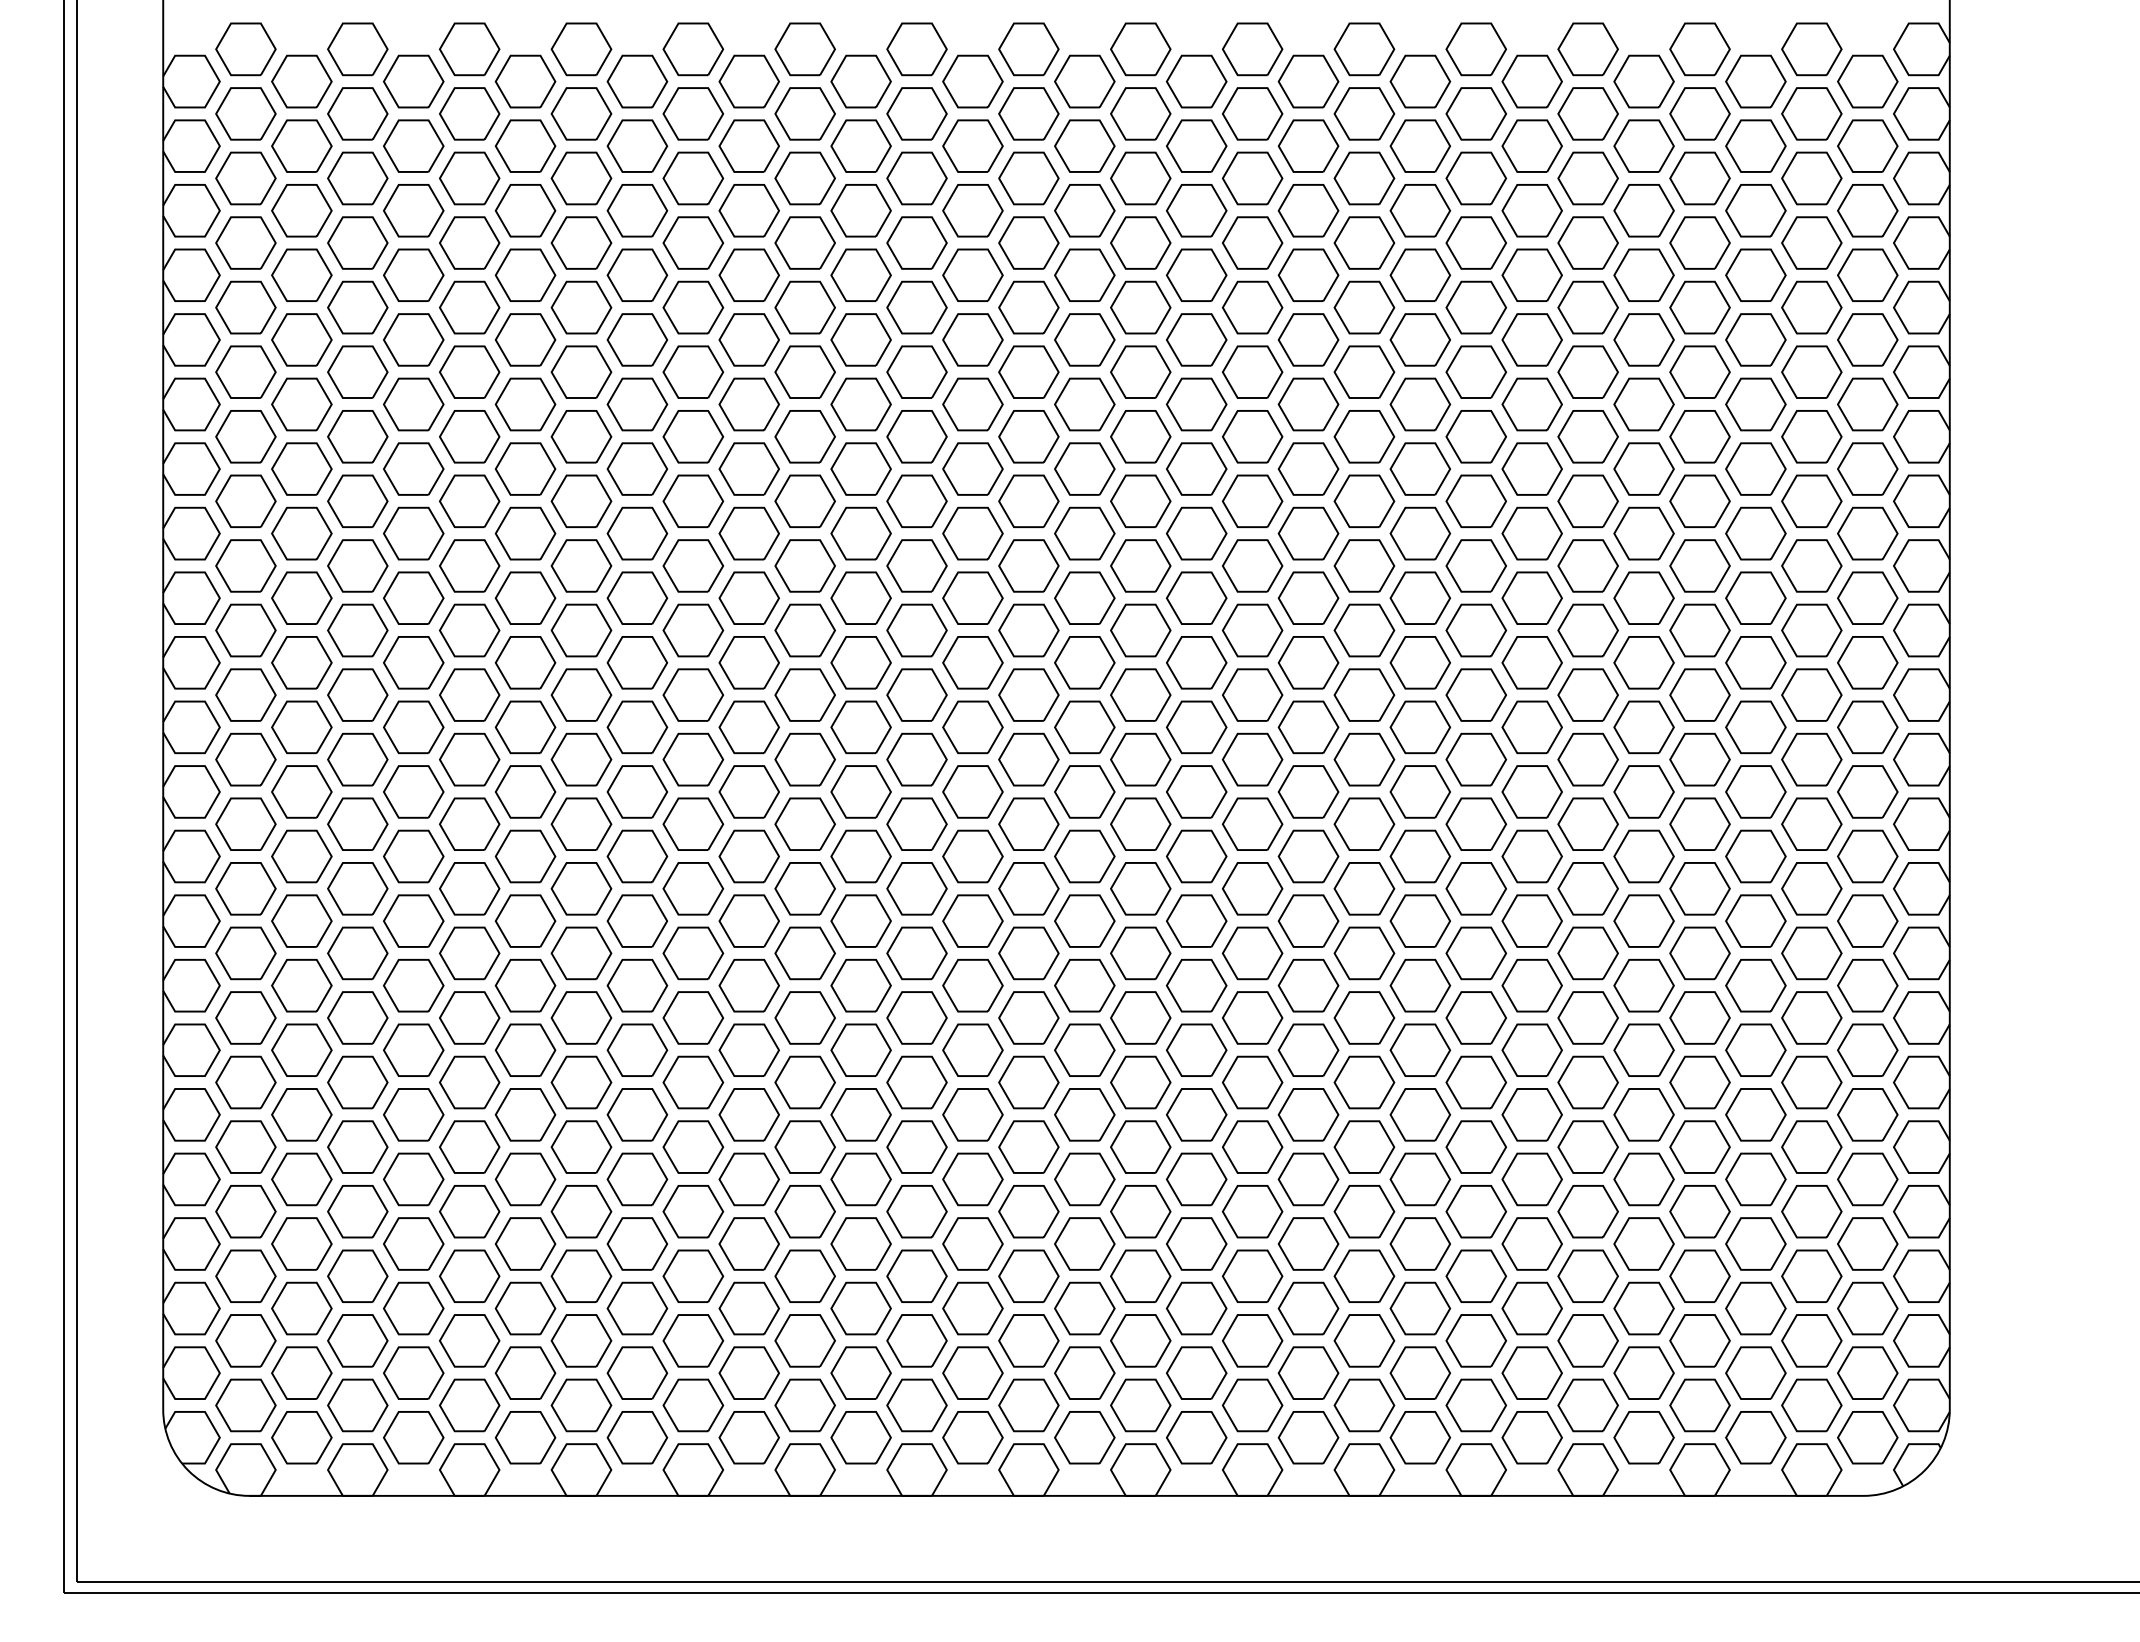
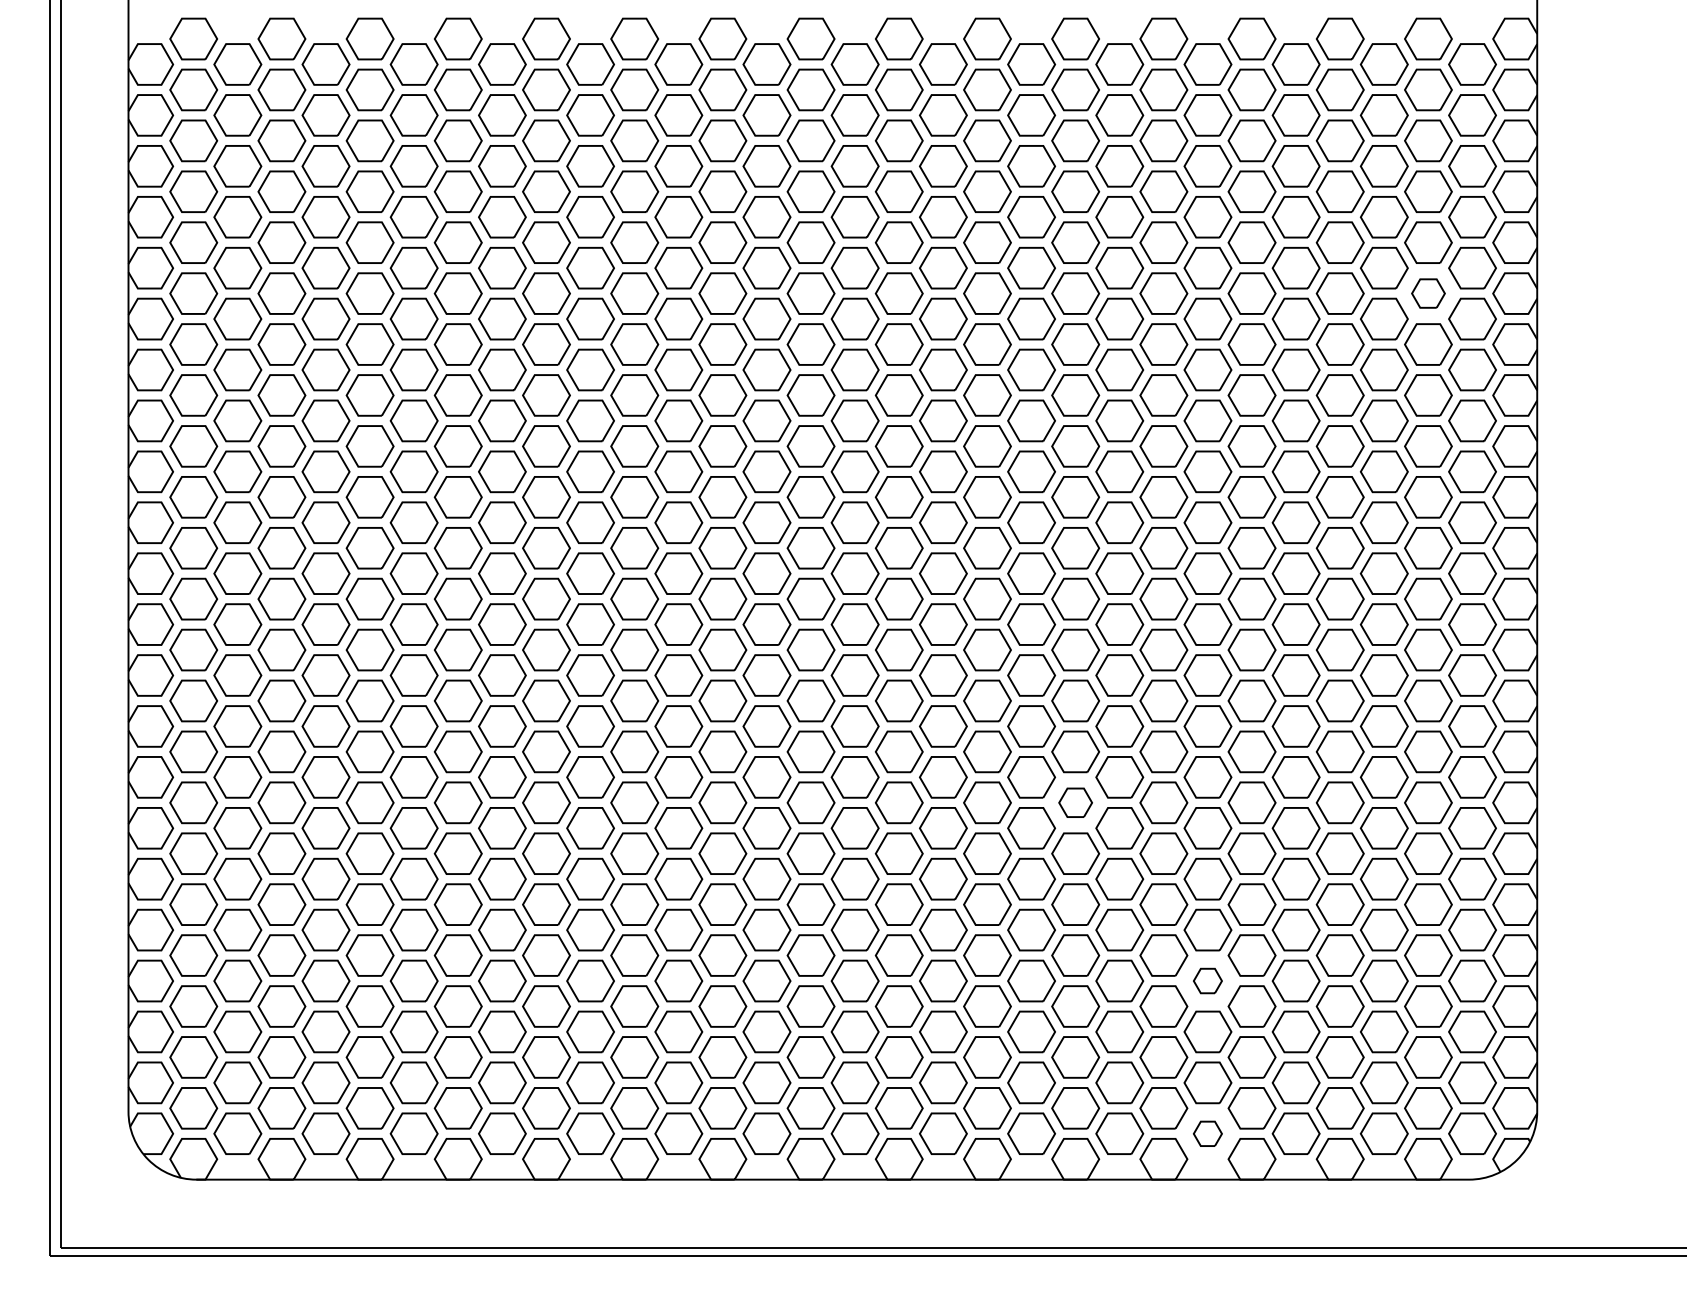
part: (1811, 371) -> (1428, 293), size x0.7
part: (1364, 1017) -> (1075, 802), size x0.7
part: (1531, 1243) -> (1207, 980), size x0.6
part: (1531, 1437) -> (1207, 1133), size x0.6

